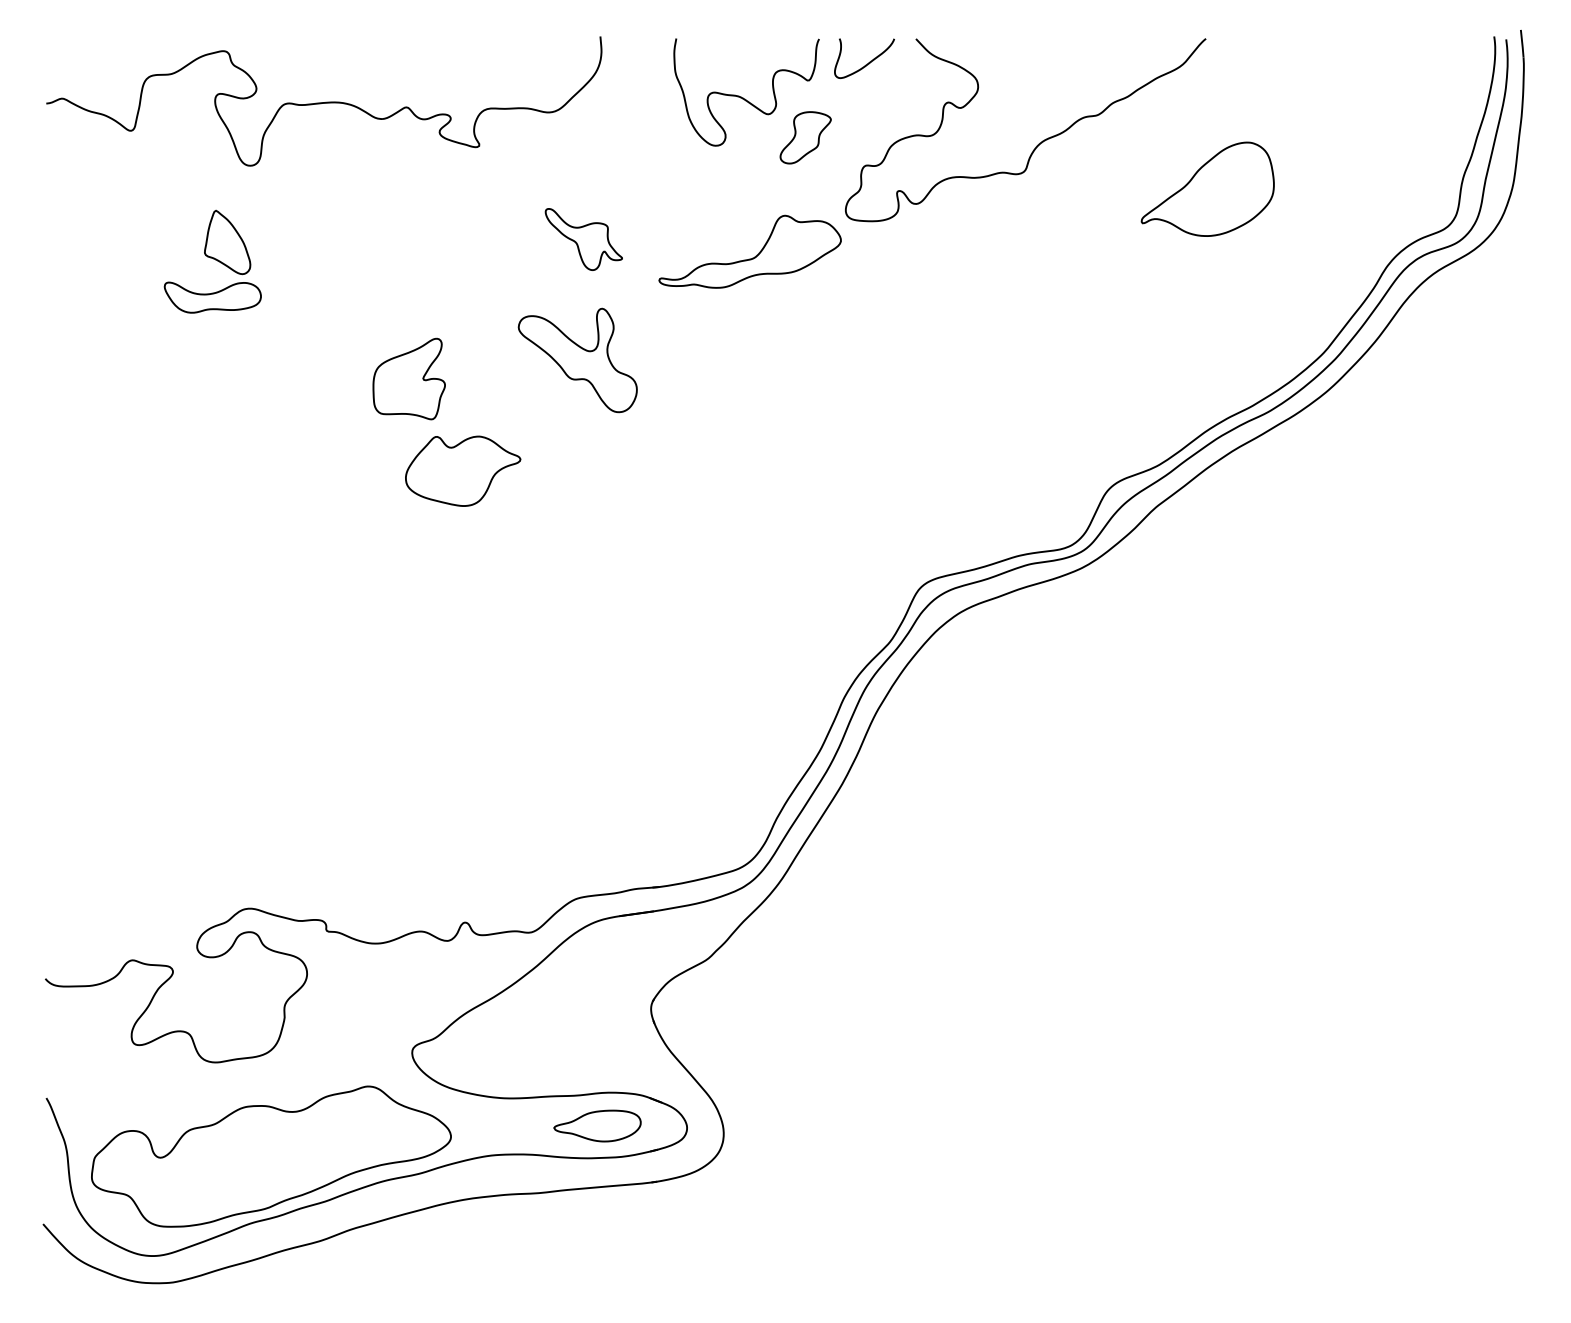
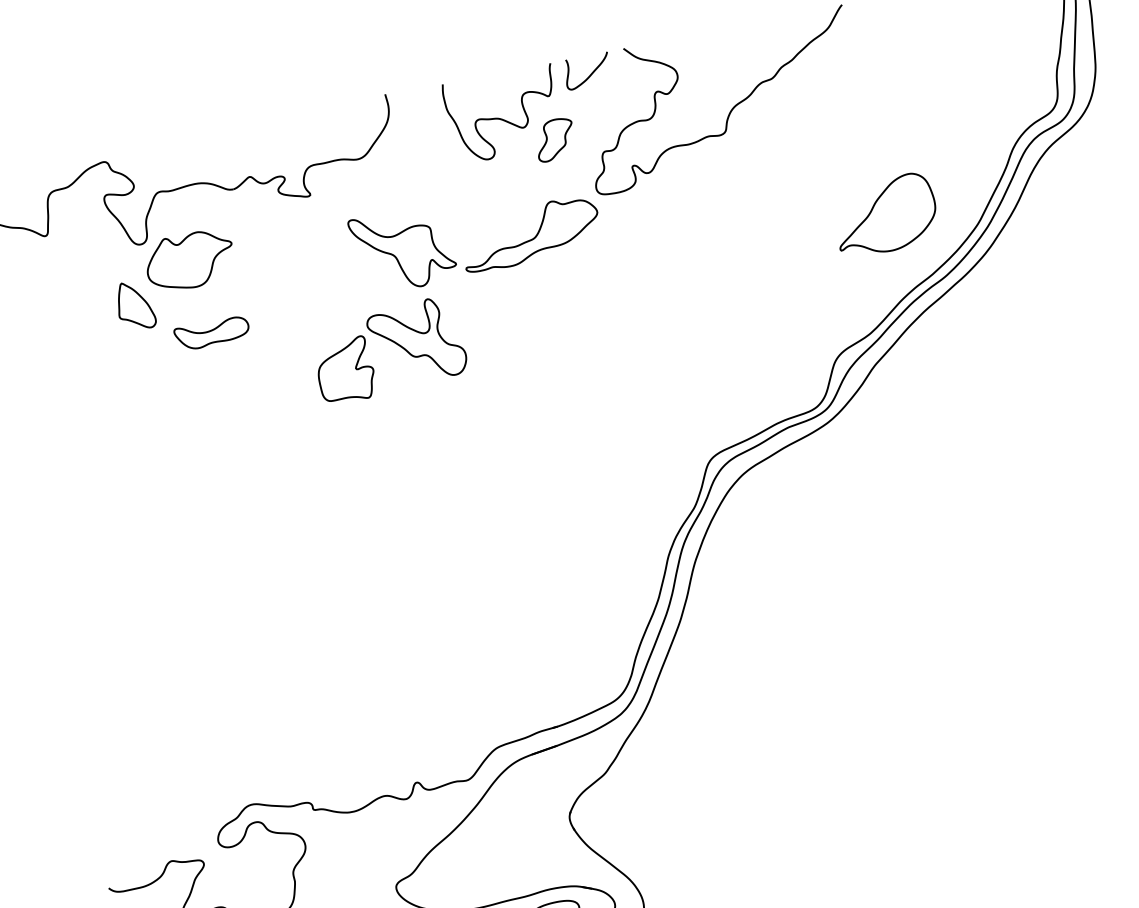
part: (1207, 188) -> (885, 214), moved
part: (583, 239) -> (403, 249), size x1.67
part: (212, 297) -> (211, 333), moved
part: (408, 378) -> (344, 370), moved
part: (463, 470) -> (190, 260), moved

